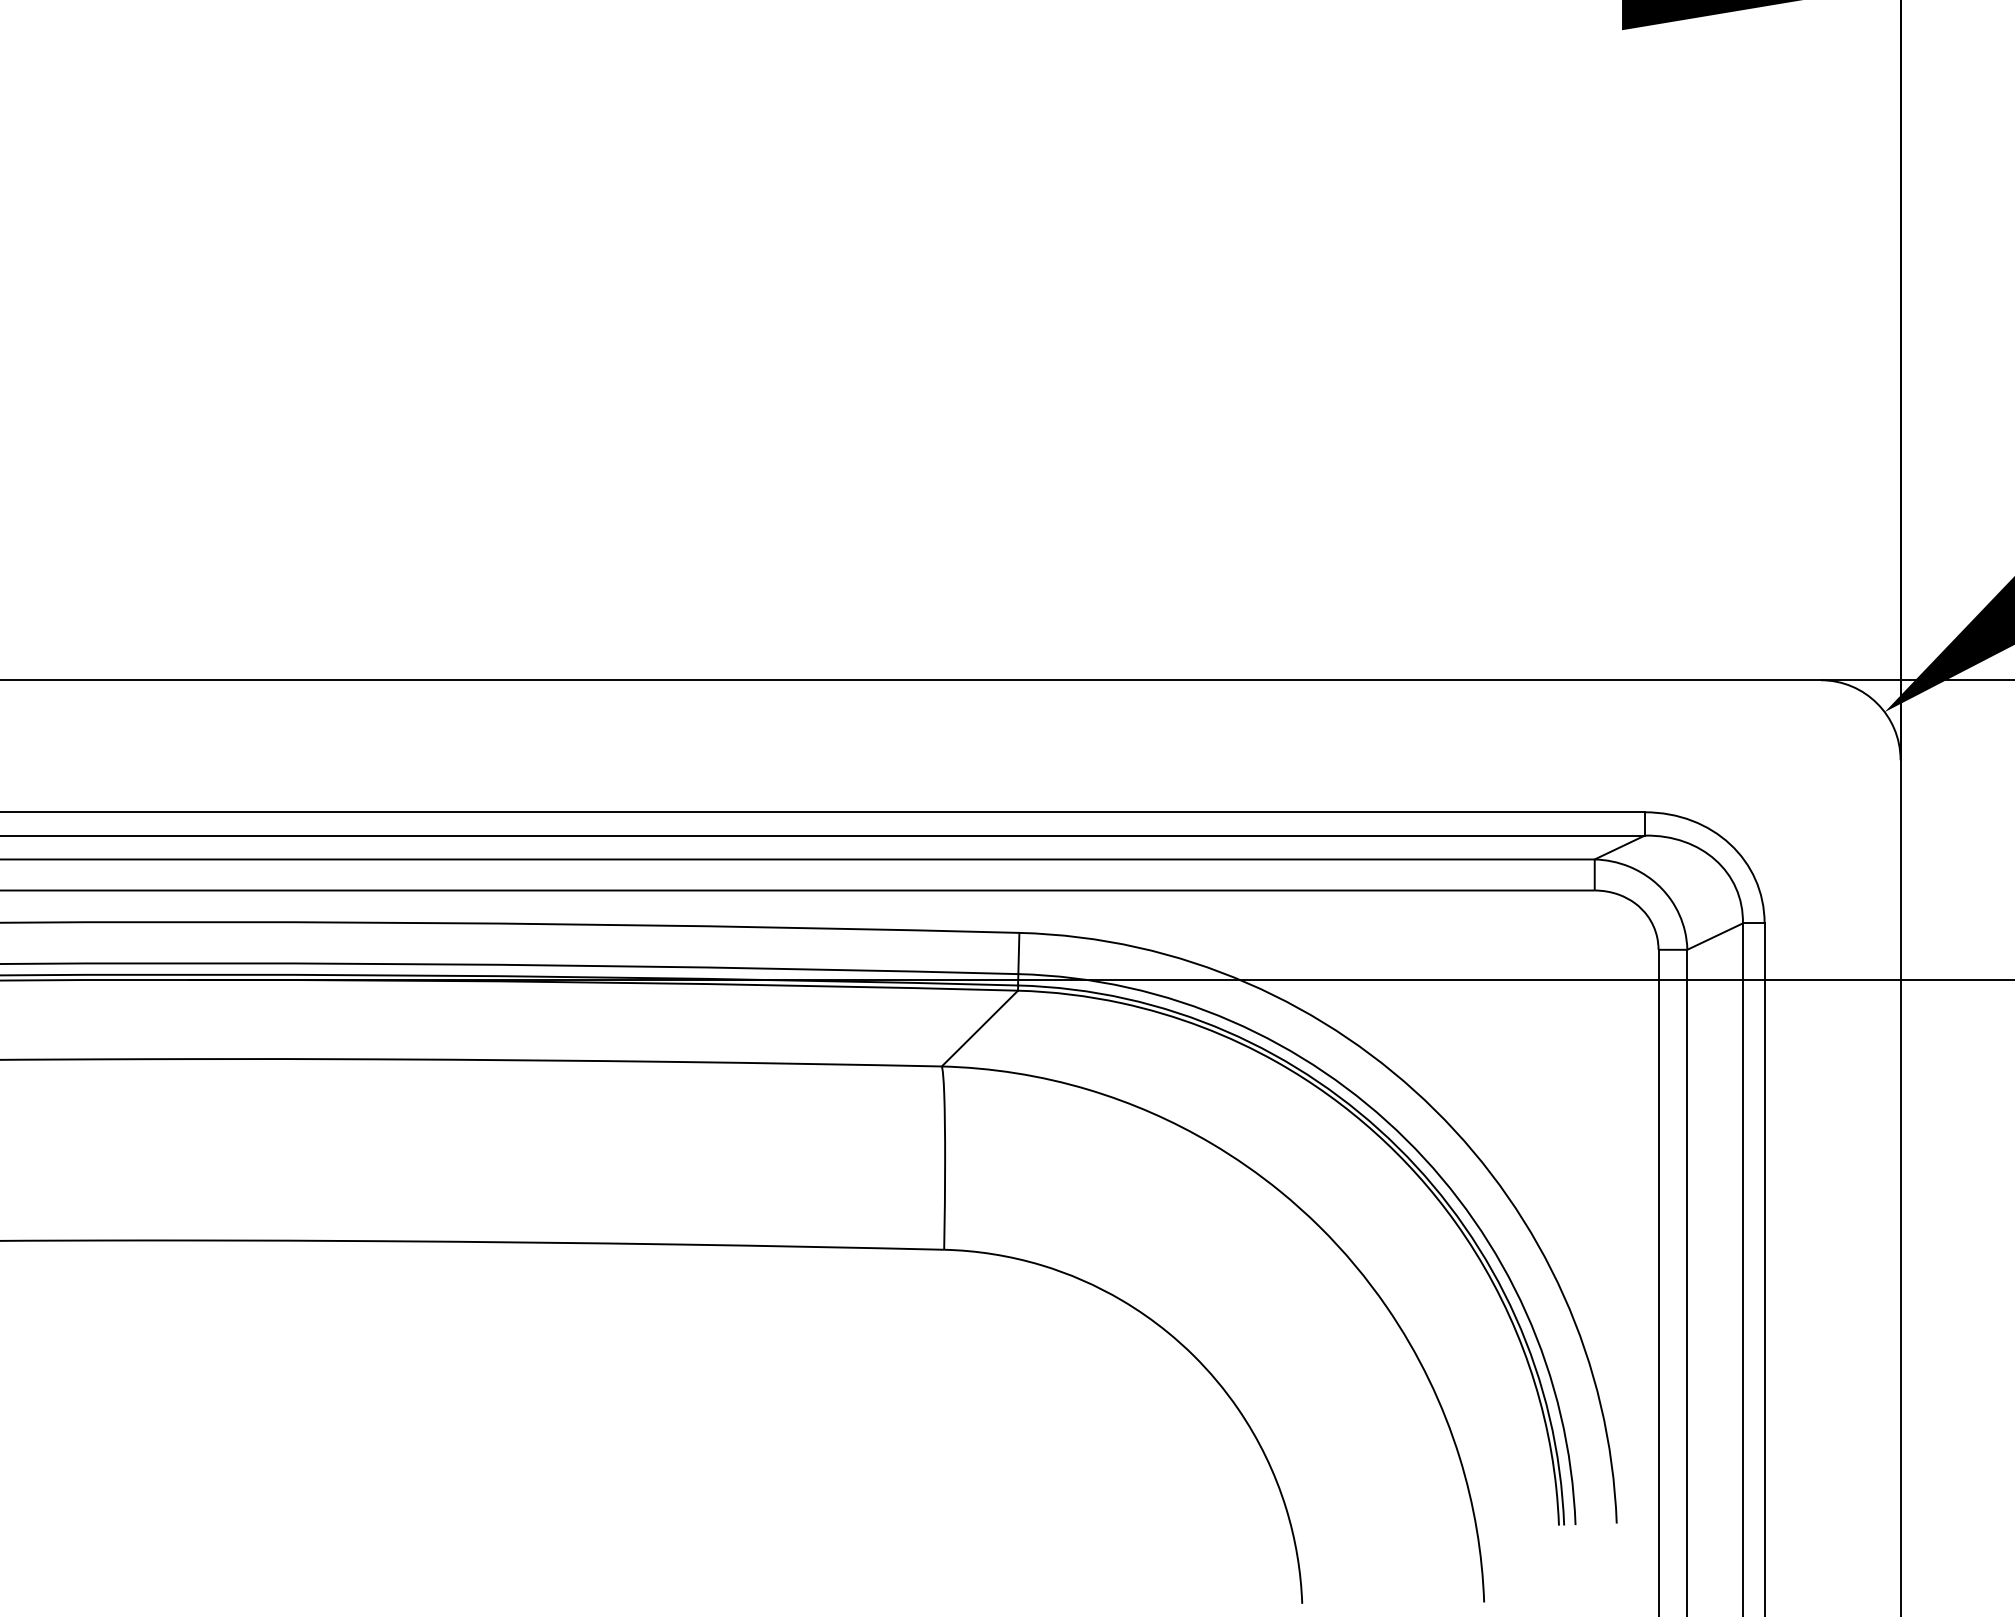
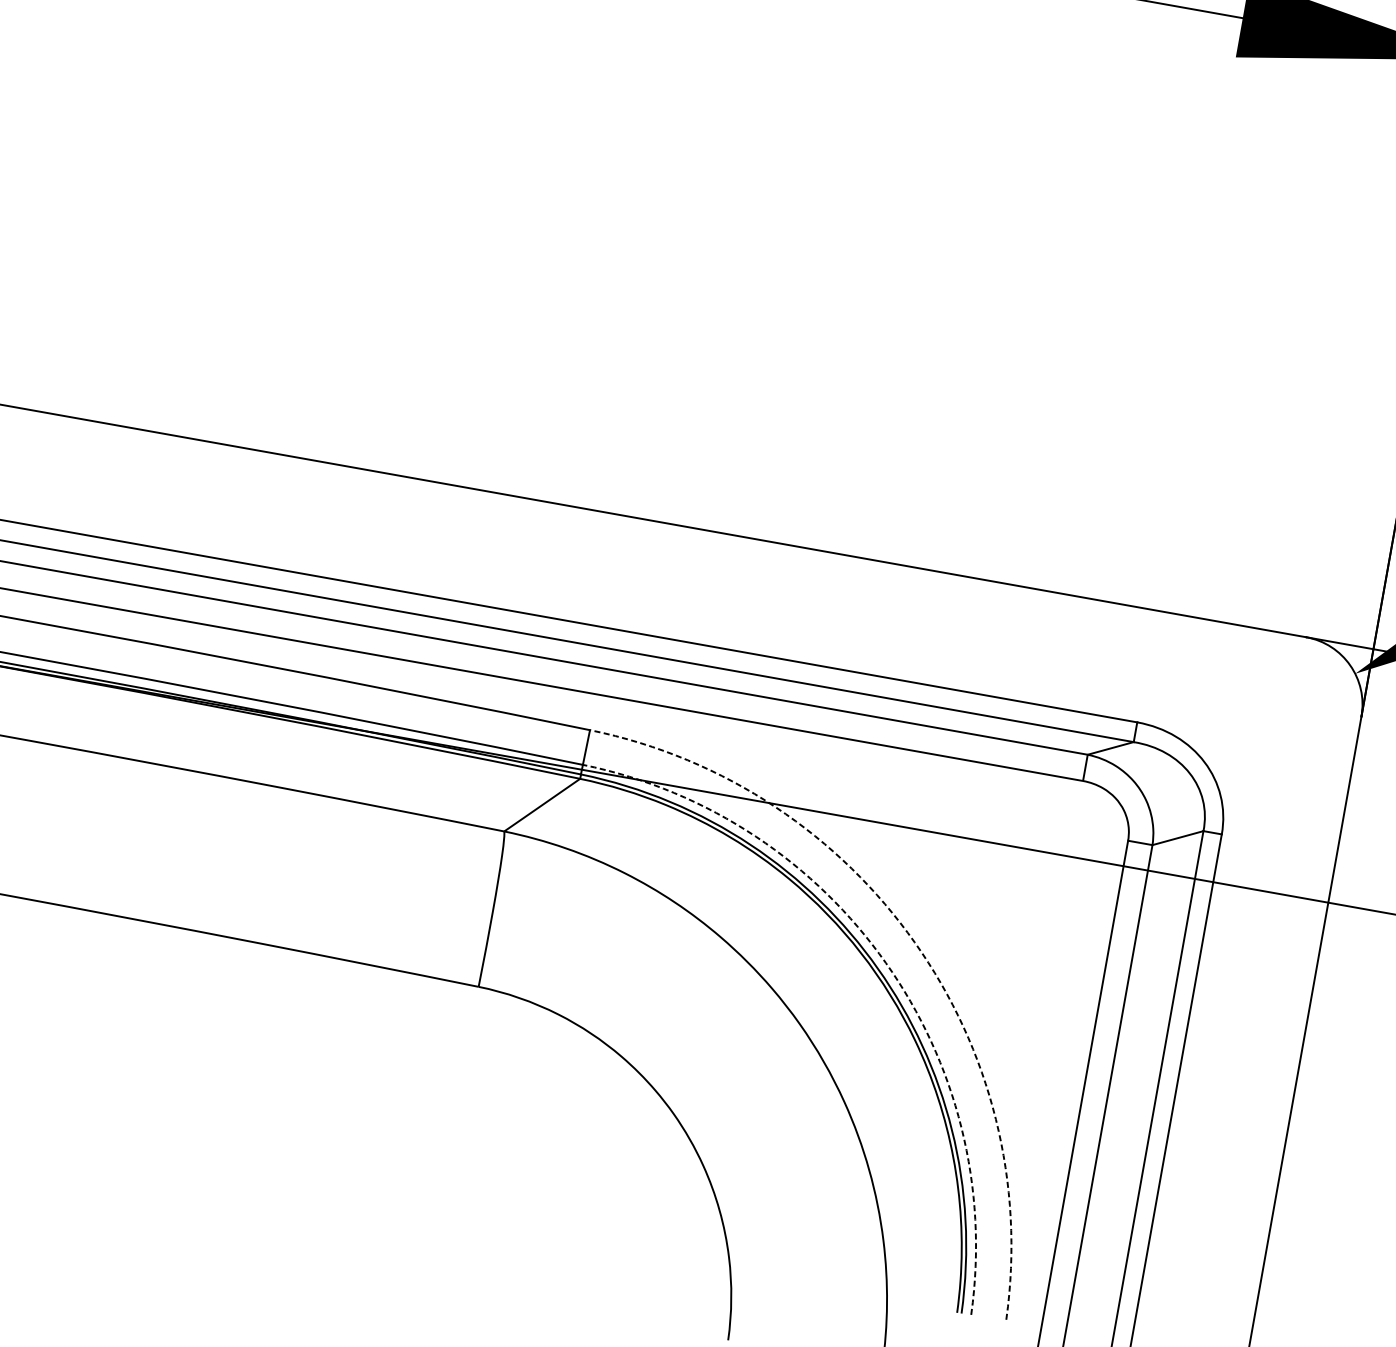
arc: (1434, 1110) -> (914, 942), solid -> dashed
arc: (1406, 1139) -> (886, 963), solid -> dashed

